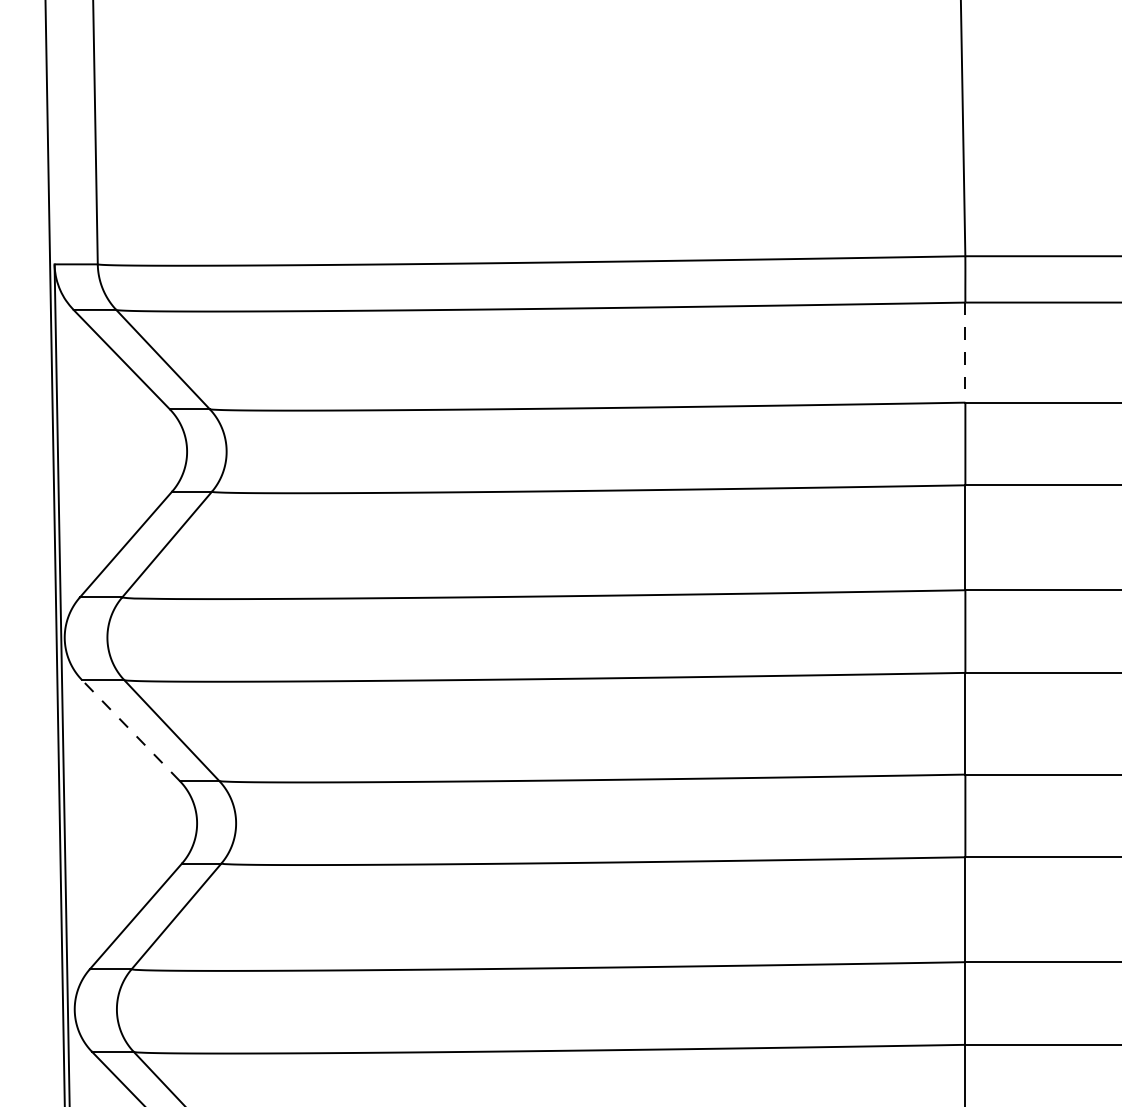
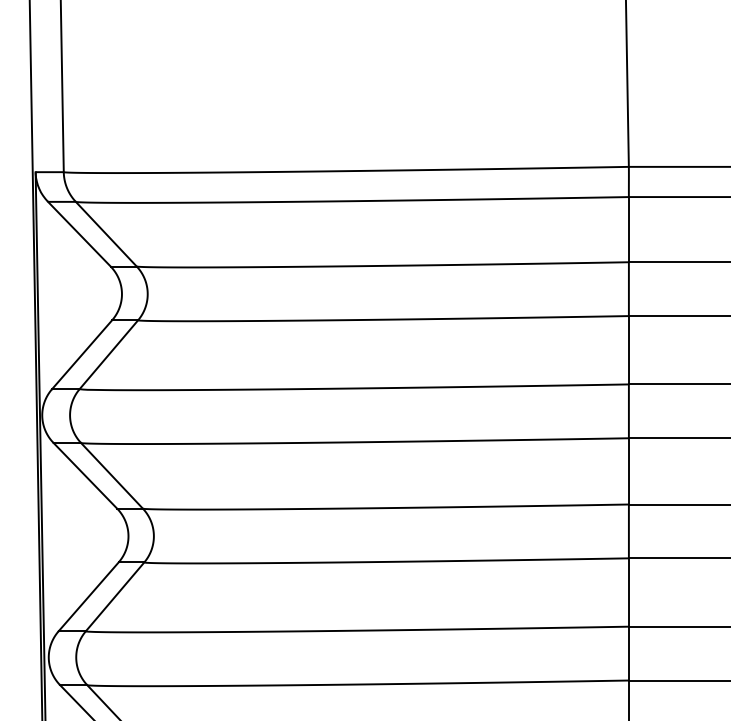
line: (964, 352) -> (628, 229), dashed -> solid
line: (131, 730) -> (85, 475), dashed -> solid

